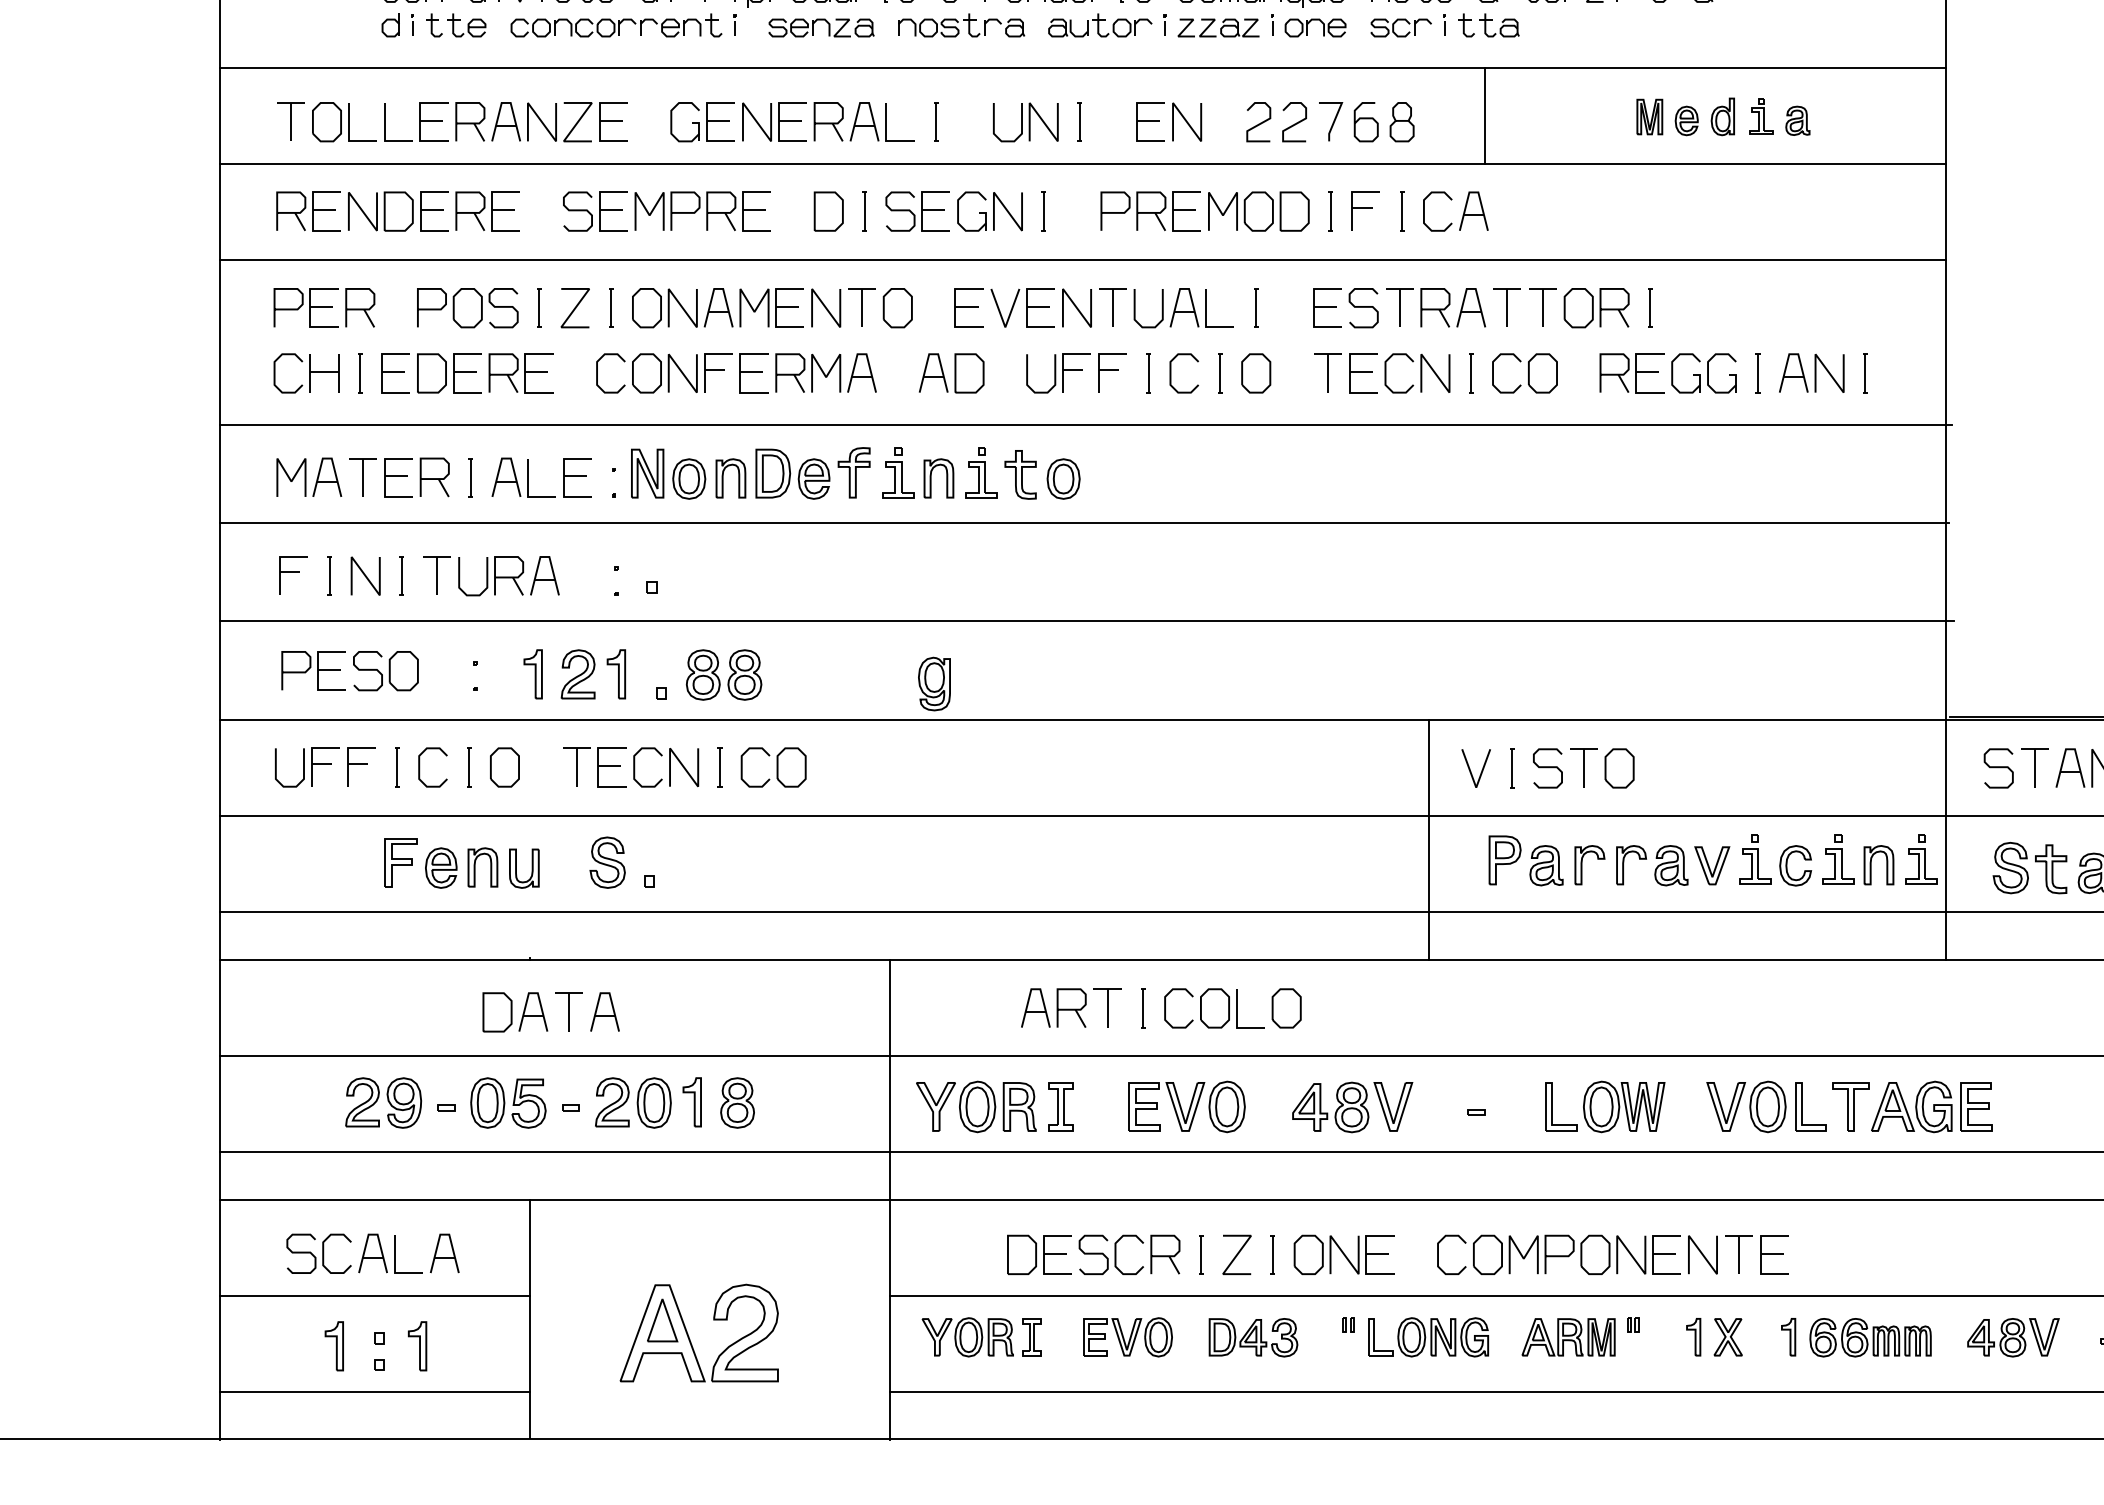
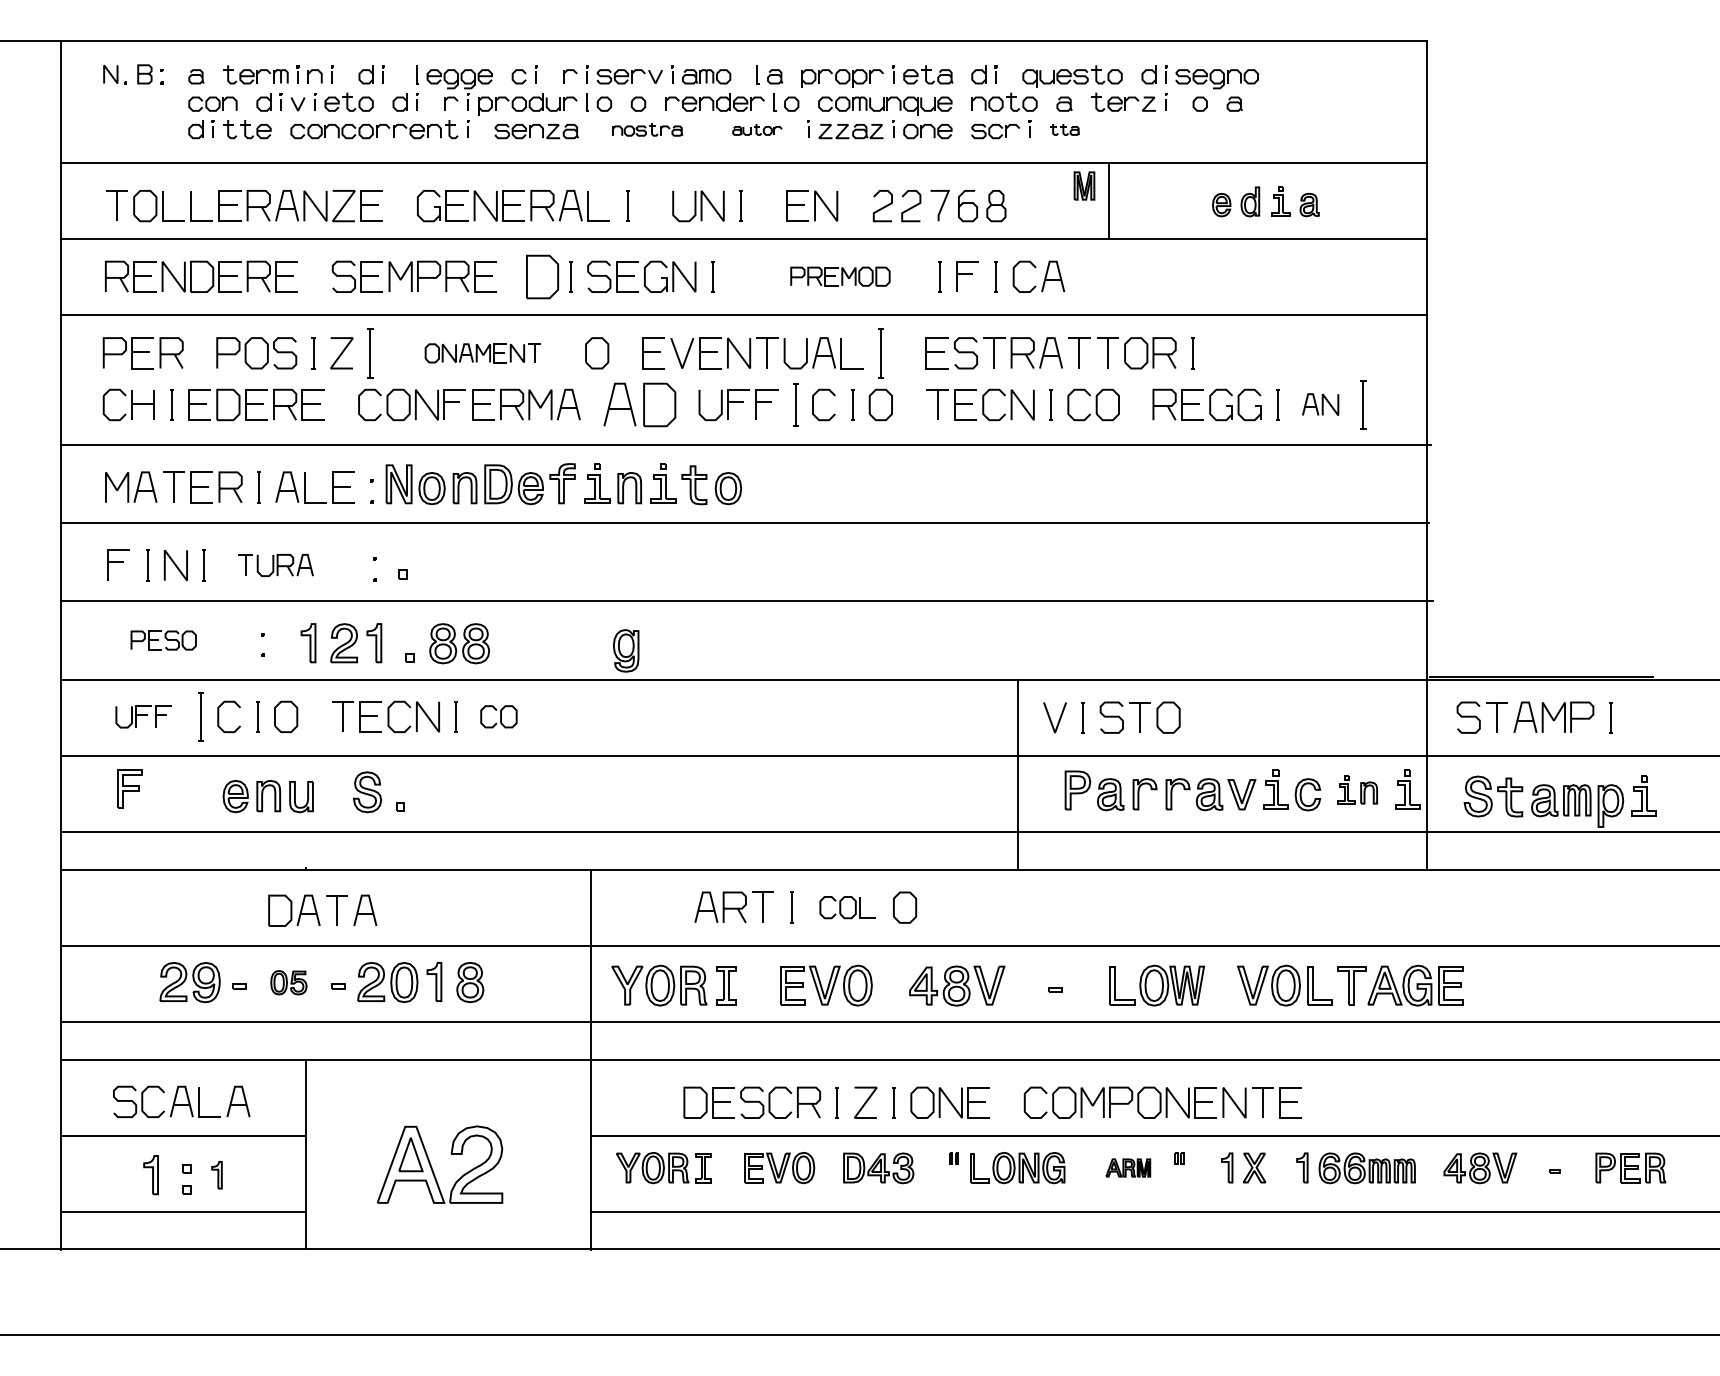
part: (961, 25) -> (647, 129), size x0.7
part: (1100, 25) -> (757, 129), size x0.6
part: (1488, 25) -> (1064, 129), size x0.6
line: (1484, 116) -> (1108, 201), moved
part: (1649, 116) -> (1084, 185), moved
part: (828, 211) -> (542, 276), size x1.4
part: (1205, 211) -> (840, 276), size x0.6
part: (610, 308) -> (369, 353), size x1.6
part: (752, 308) -> (482, 353), size x0.6
part: (1255, 308) -> (880, 353), size x1.6
part: (951, 372) -> (639, 404), size x1.4
part: (1148, 372) -> (795, 404), size x1.4
part: (1811, 372) -> (1320, 404), size x0.7
part: (1864, 372) -> (1362, 404), size x1.6
part: (491, 576) -> (275, 565), size x0.7
part: (350, 670) -> (163, 640), size x0.6
part: (324, 766) -> (143, 716), size x0.7
part: (396, 766) -> (200, 716), size x1.6
part: (773, 766) -> (498, 716), size x0.7
part: (1858, 859) -> (1357, 789), size x0.7
part: (400, 861) -> (129, 788), moved
part: (1214, 1008) -> (847, 907), size x0.7
part: (507, 1102) -> (288, 982), size x0.6
part: (1569, 1336) -> (1128, 1167), size x0.6
part: (416, 1346) -> (216, 1175), size x0.7

